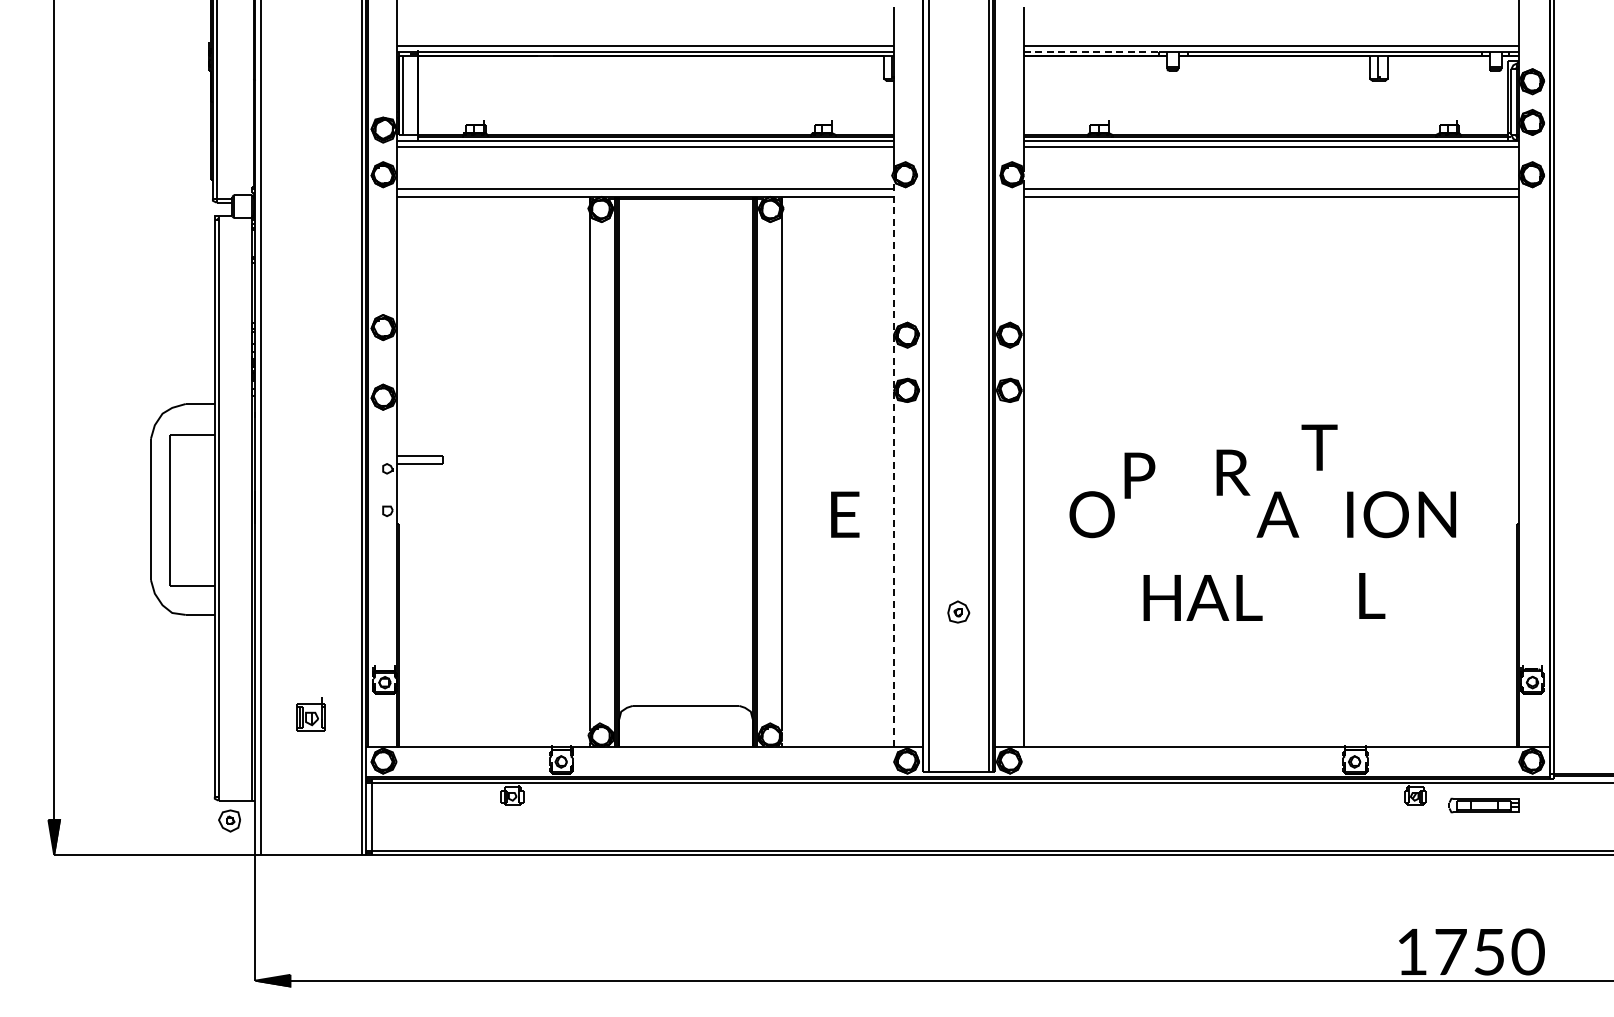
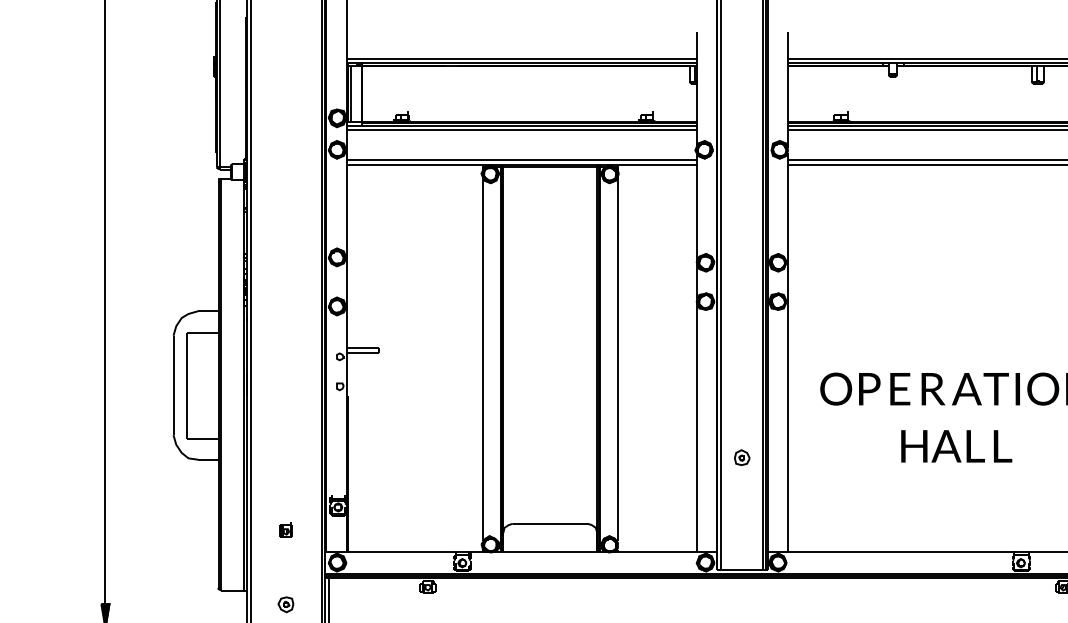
line: (1091, 51) -> (835, 63), dashed -> solid
text: (1319, 447) -> (996, 389), moved
line: (894, 463) -> (696, 353), dashed -> solid
text: (1233, 472) -> (933, 389), moved
text: (1139, 475) -> (869, 389), moved
text: (845, 514) -> (900, 389), moved
text: (1372, 595) -> (1003, 446), moved
text: (1202, 597) -> (942, 446), moved
part: (310, 714) -> (285, 529), size x0.62
part: (229, 820) -> (285, 604), moved

